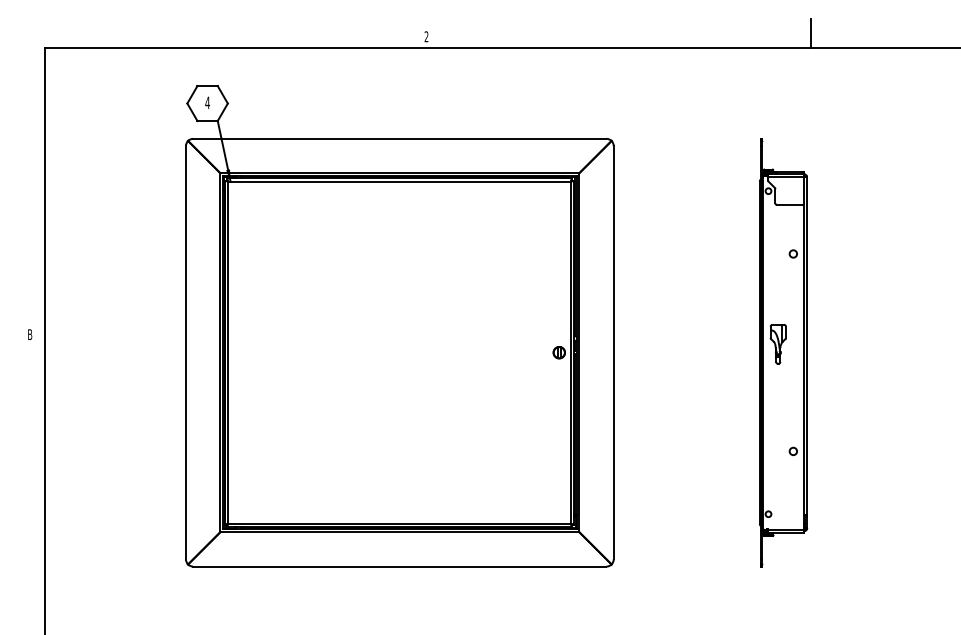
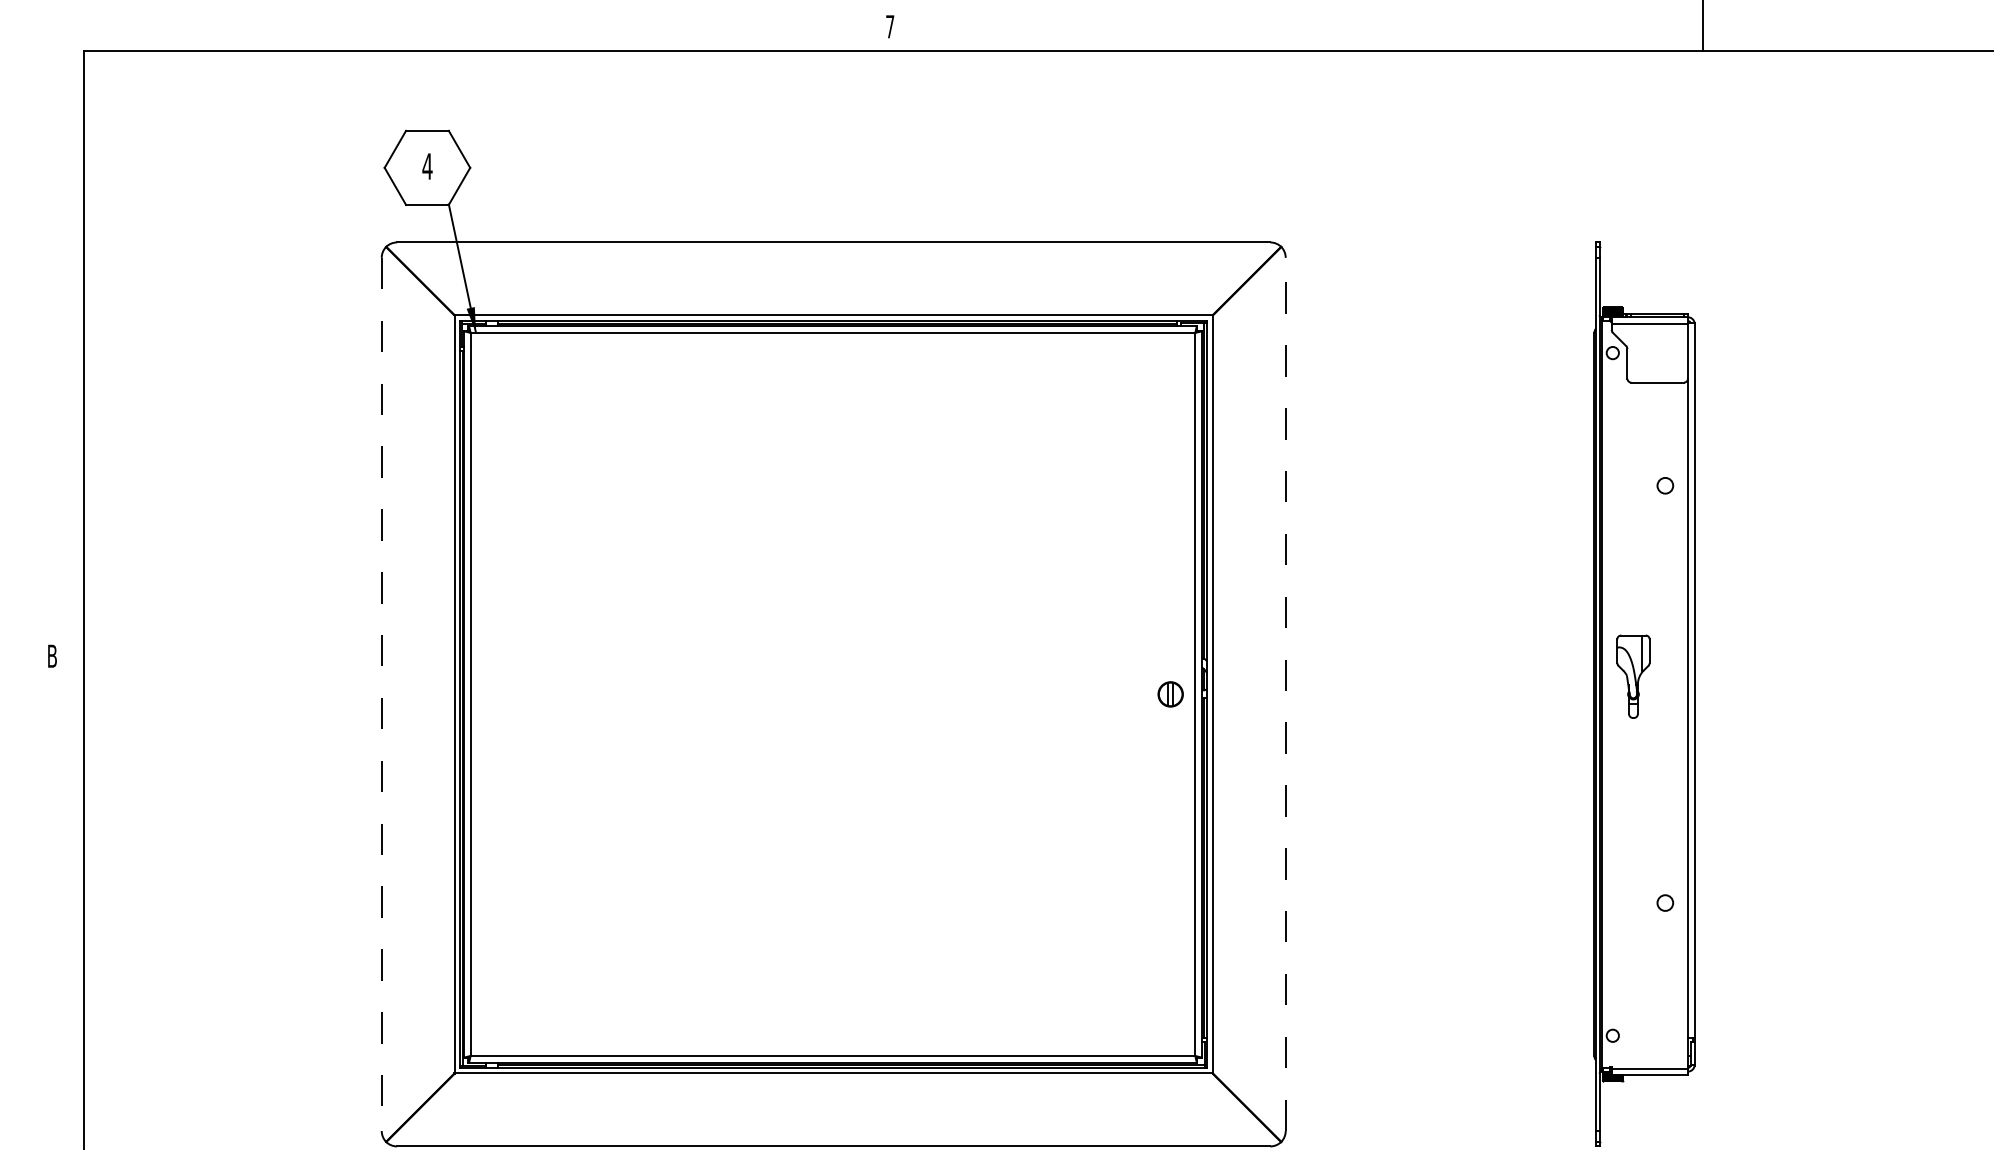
text: (426, 36) -> (890, 26), 2 -> 7
line: (185, 352) -> (380, 693), solid -> dashed
line: (613, 352) -> (1285, 693), solid -> dashed

